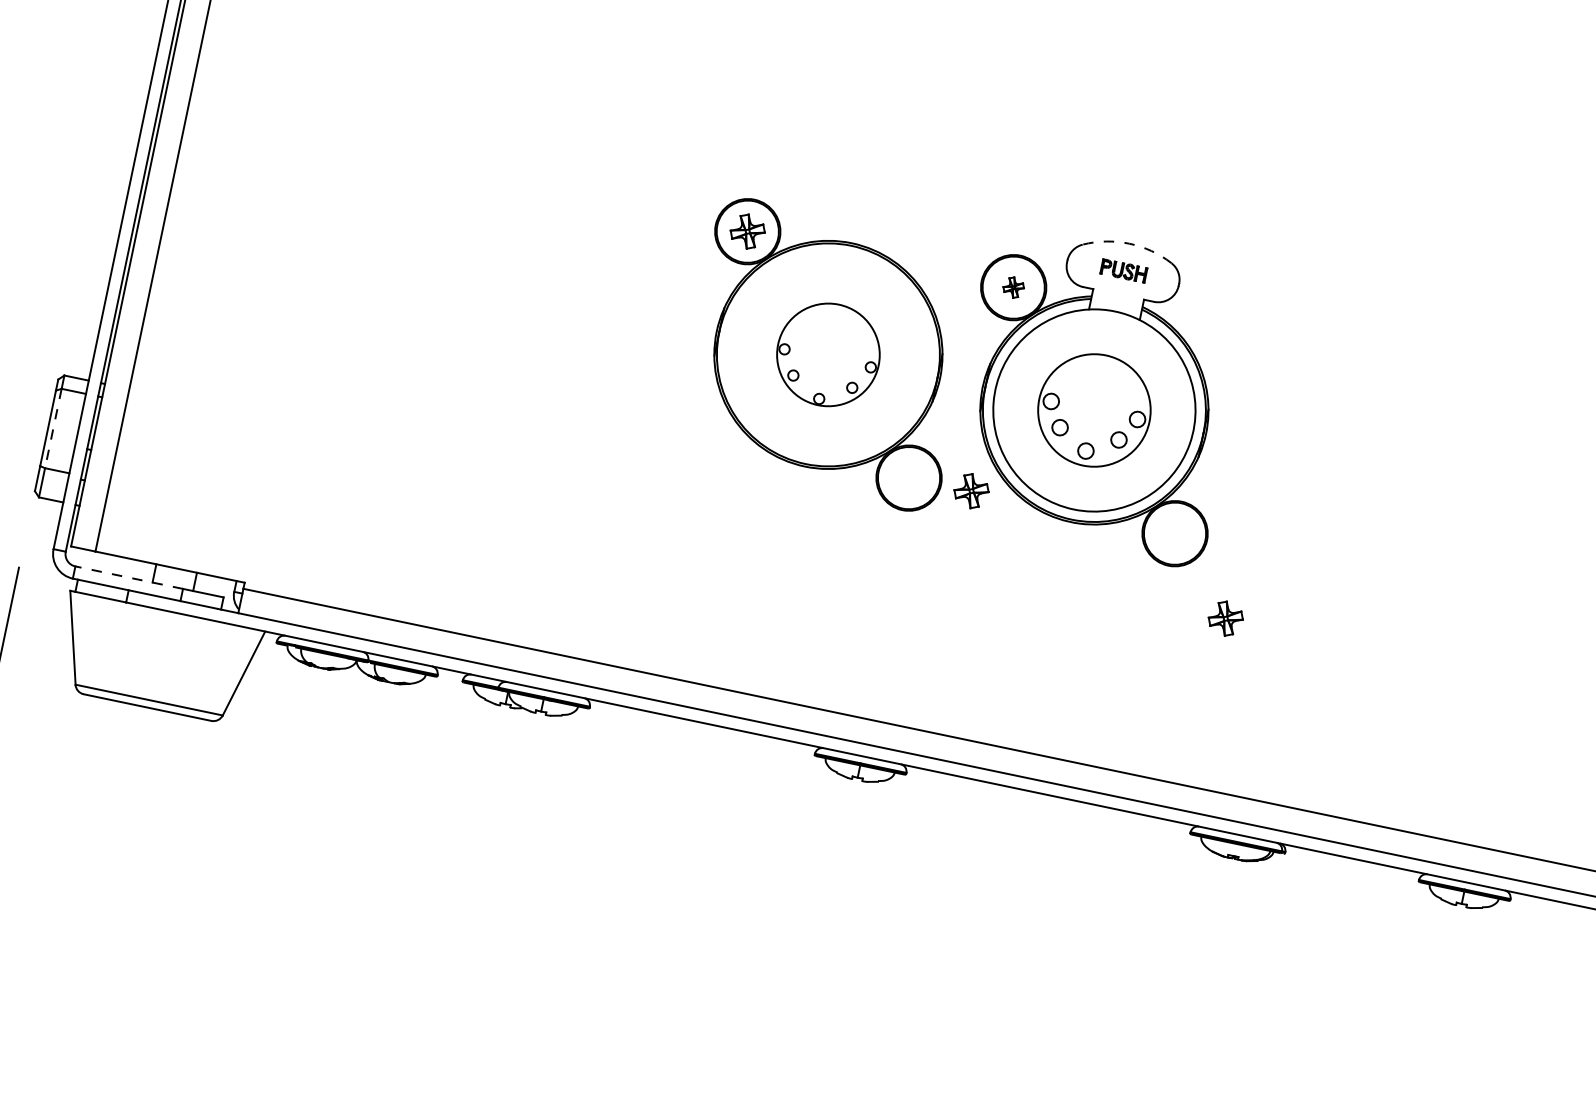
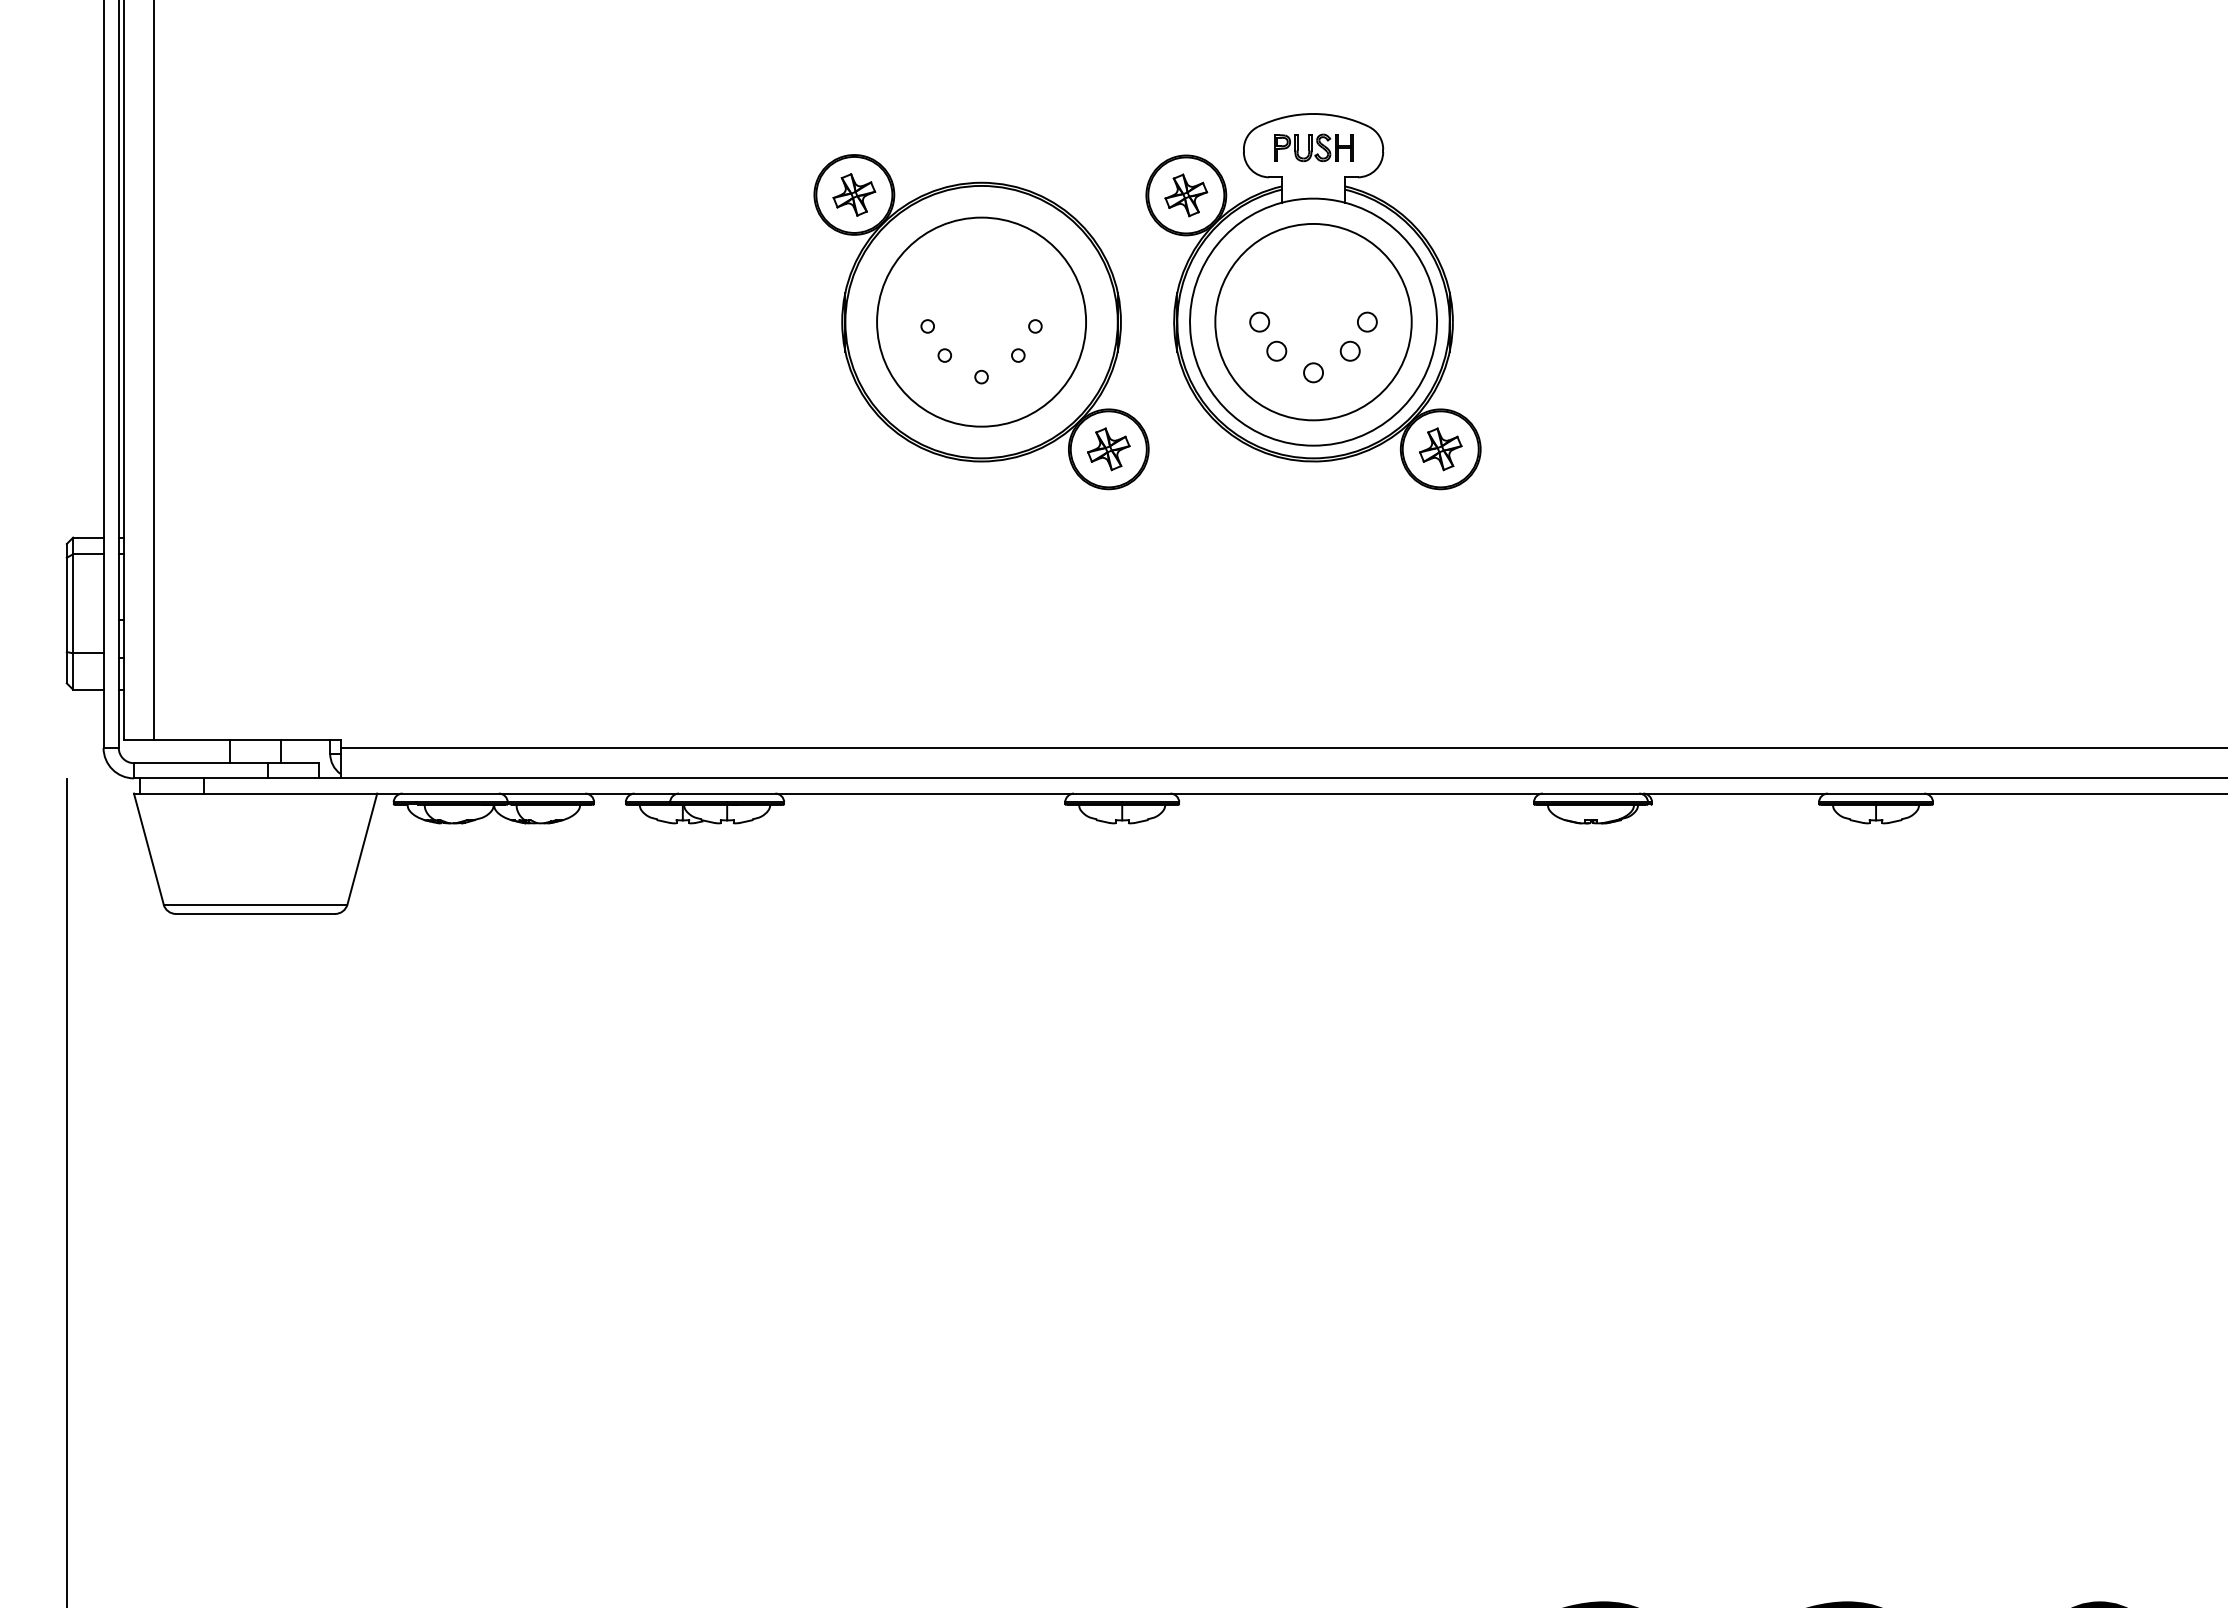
arc: (1129, 243) -> (1313, 113), dashed -> solid
part: (1123, 270) -> (1313, 147), size x1.43
part: (1013, 287) -> (1186, 195), size x1.67
circle: (828, 354) -> (981, 321), size x1.67
circle: (1094, 409) -> (1313, 321), size x1.43
line: (53, 428) -> (73, 603), dashed -> solid
part: (971, 491) -> (1108, 449), moved
line: (128, 577) -> (200, 763), dashed -> solid
part: (1225, 618) -> (1440, 449), moved

